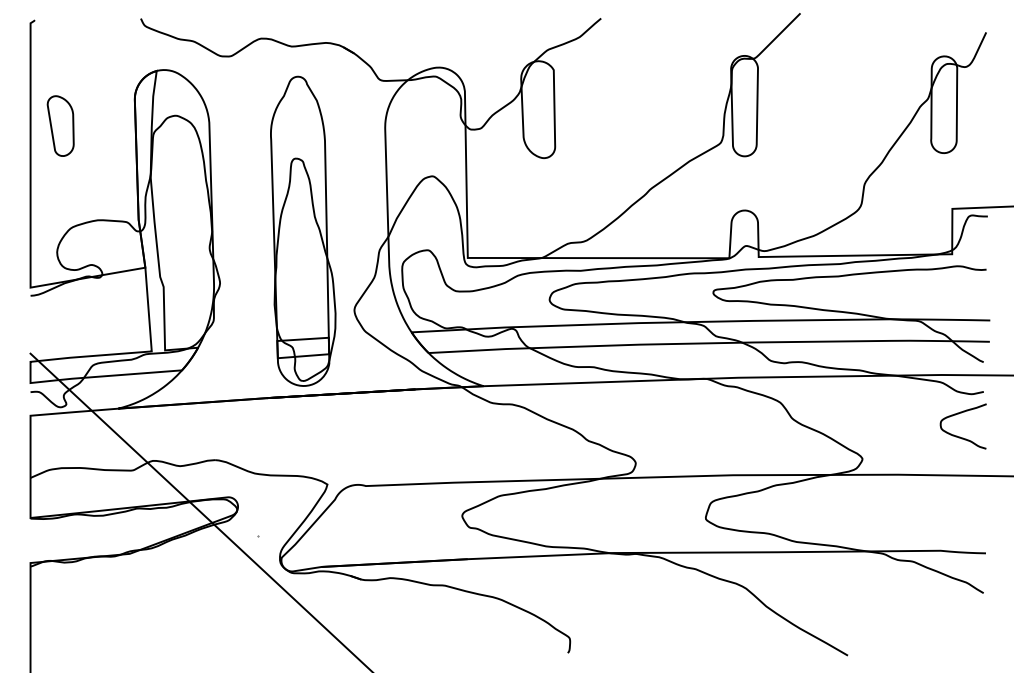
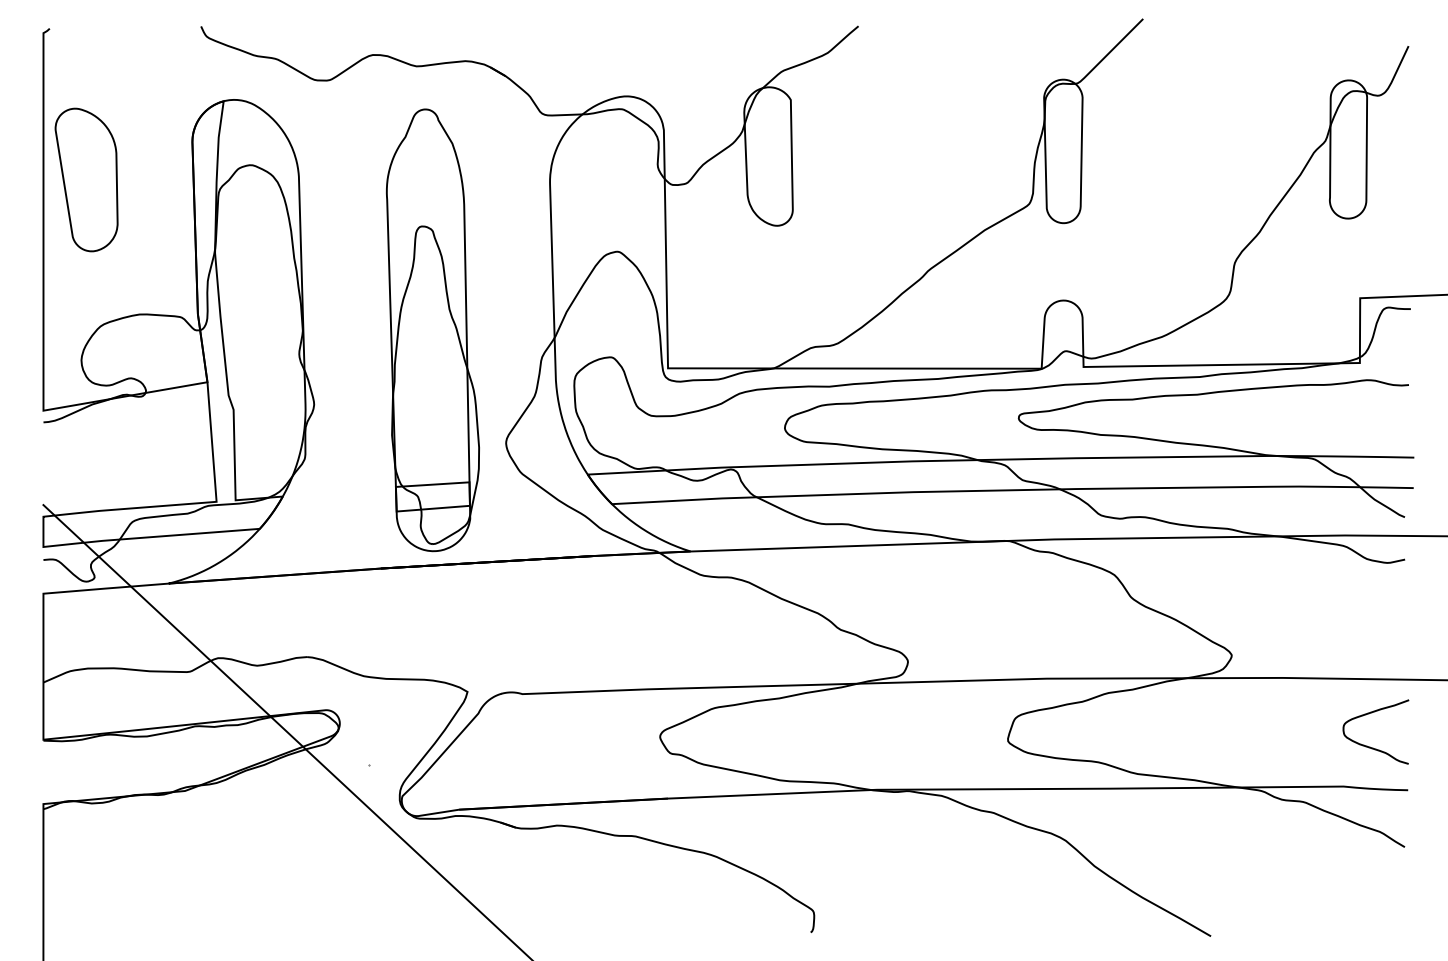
part: (60, 125) -> (86, 179), size x1.67
curve: (959, 436) -> (1370, 746), moved

